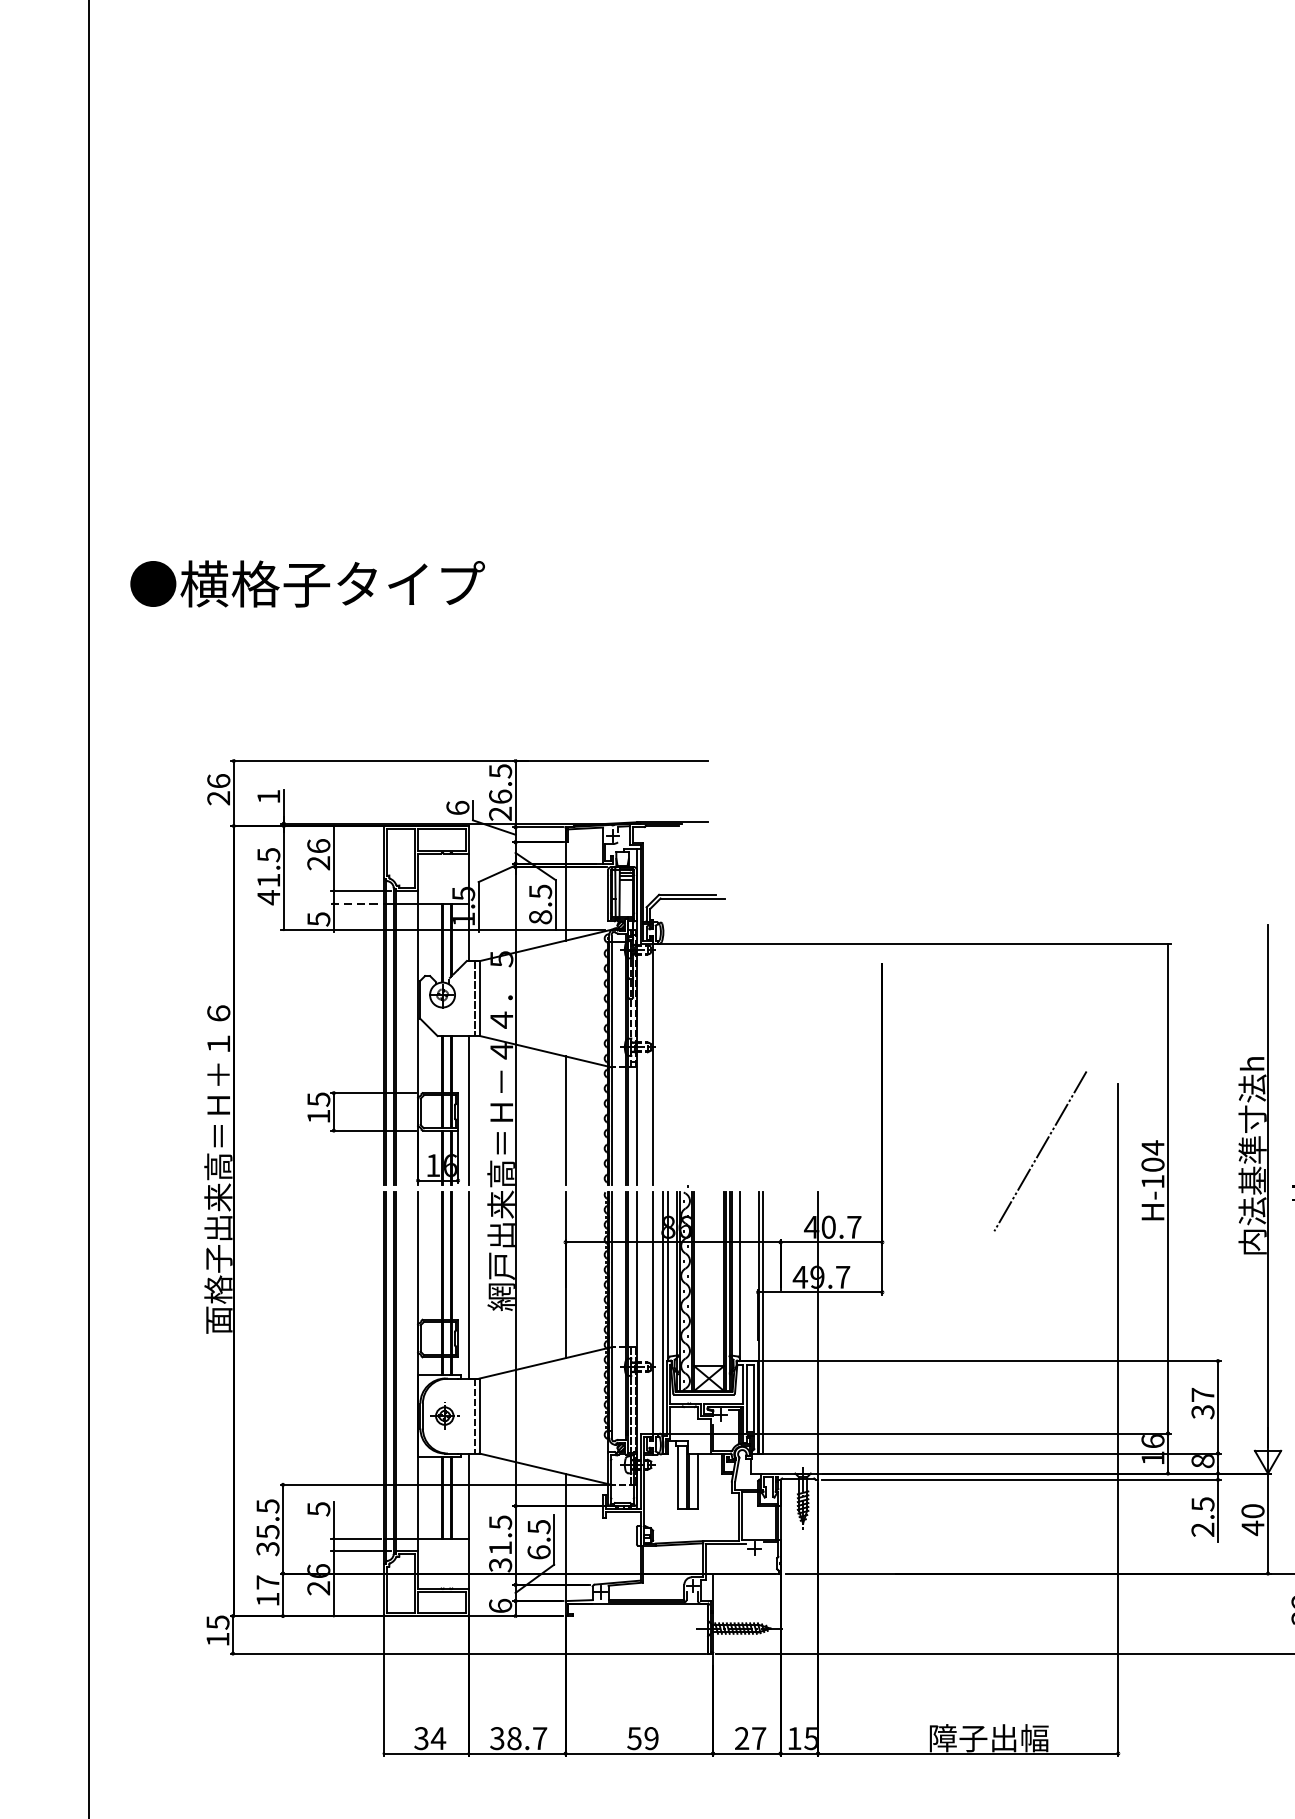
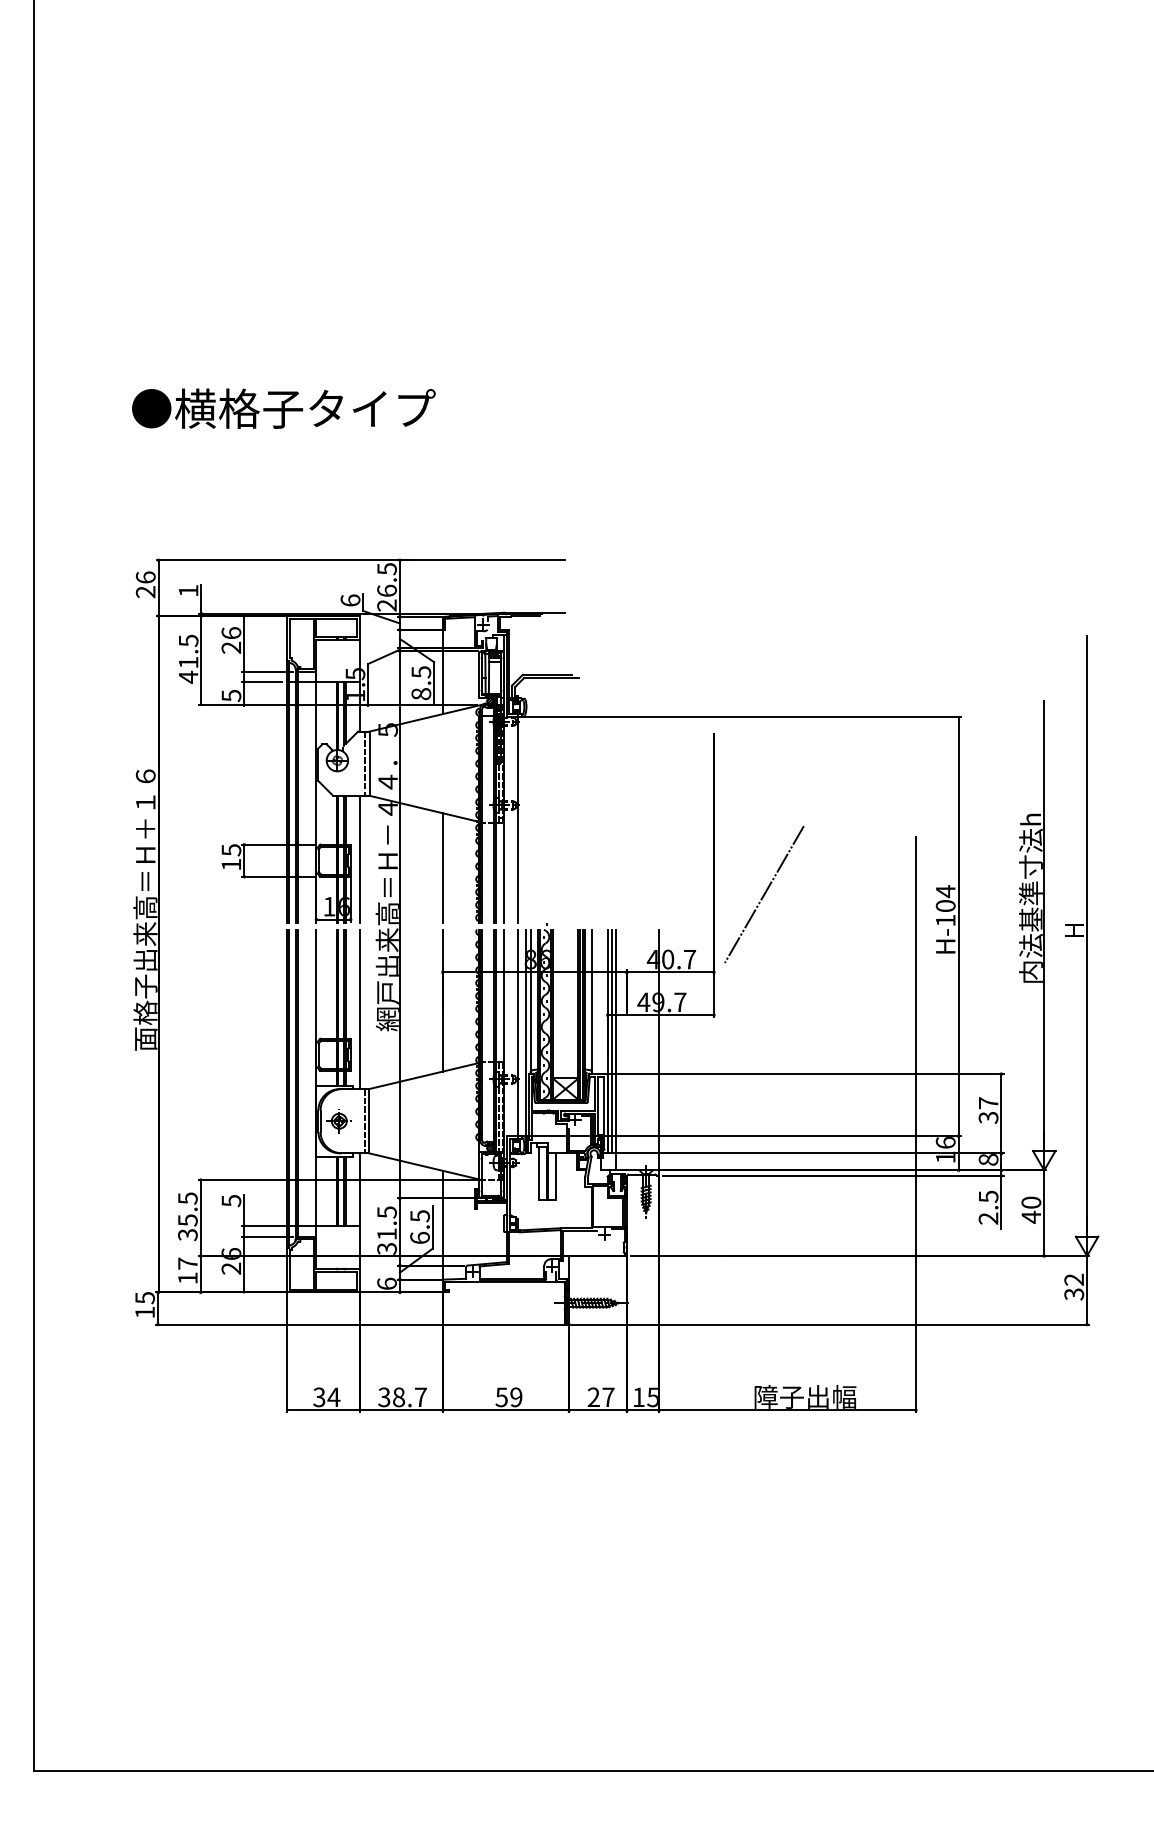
text: (307, 583) -> (283, 408), moved
line: (353, 903) -> (261, 682), dashed -> solid
line: (1040, 1151) -> (764, 894), moved
line: (767, 1332) -> (615, 1049), added

